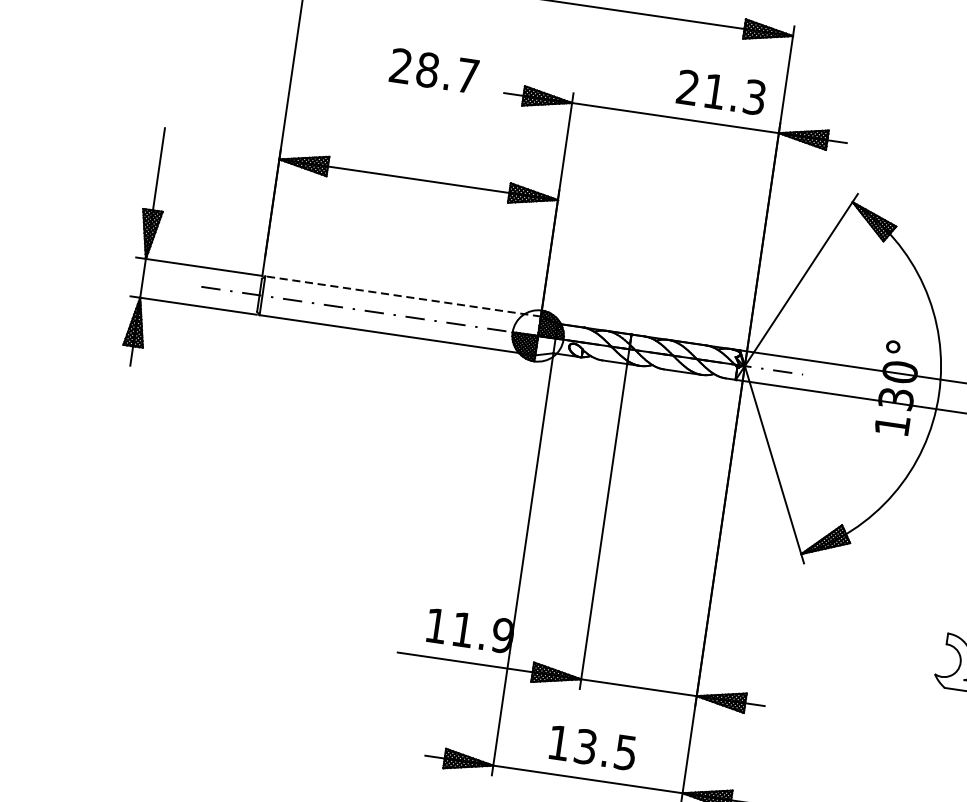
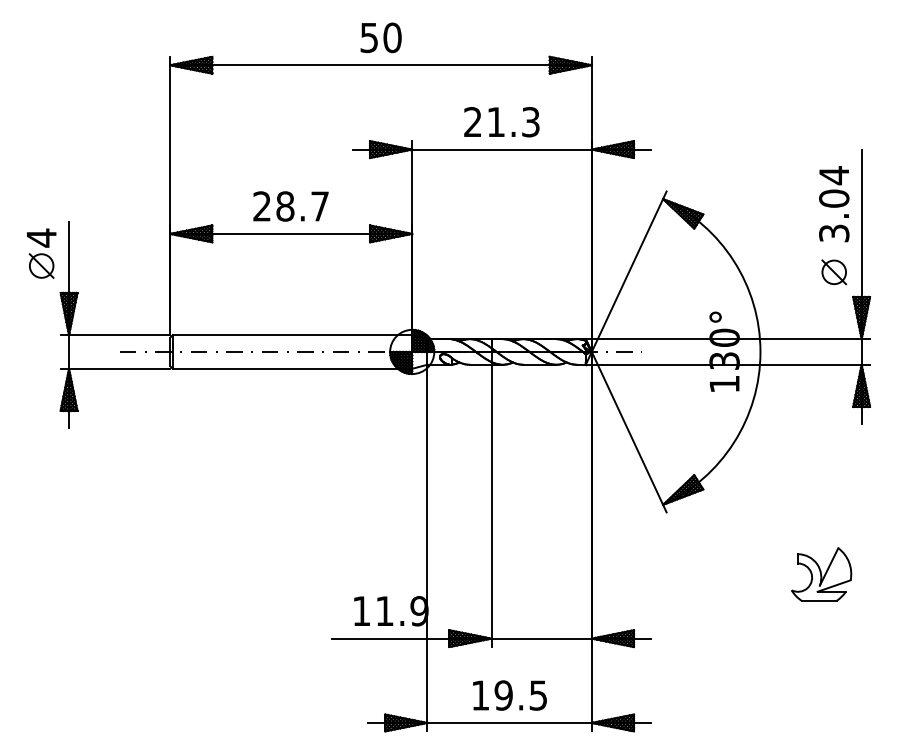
text: (433, 70) -> (290, 206), moved
text: (720, 92) -> (501, 122), moved
part: (127, 160) -> (41, 253), added
line: (403, 296) -> (292, 335), dashed -> solid
text: (585, 746) -> (503, 695), 13.5 -> 19.5

